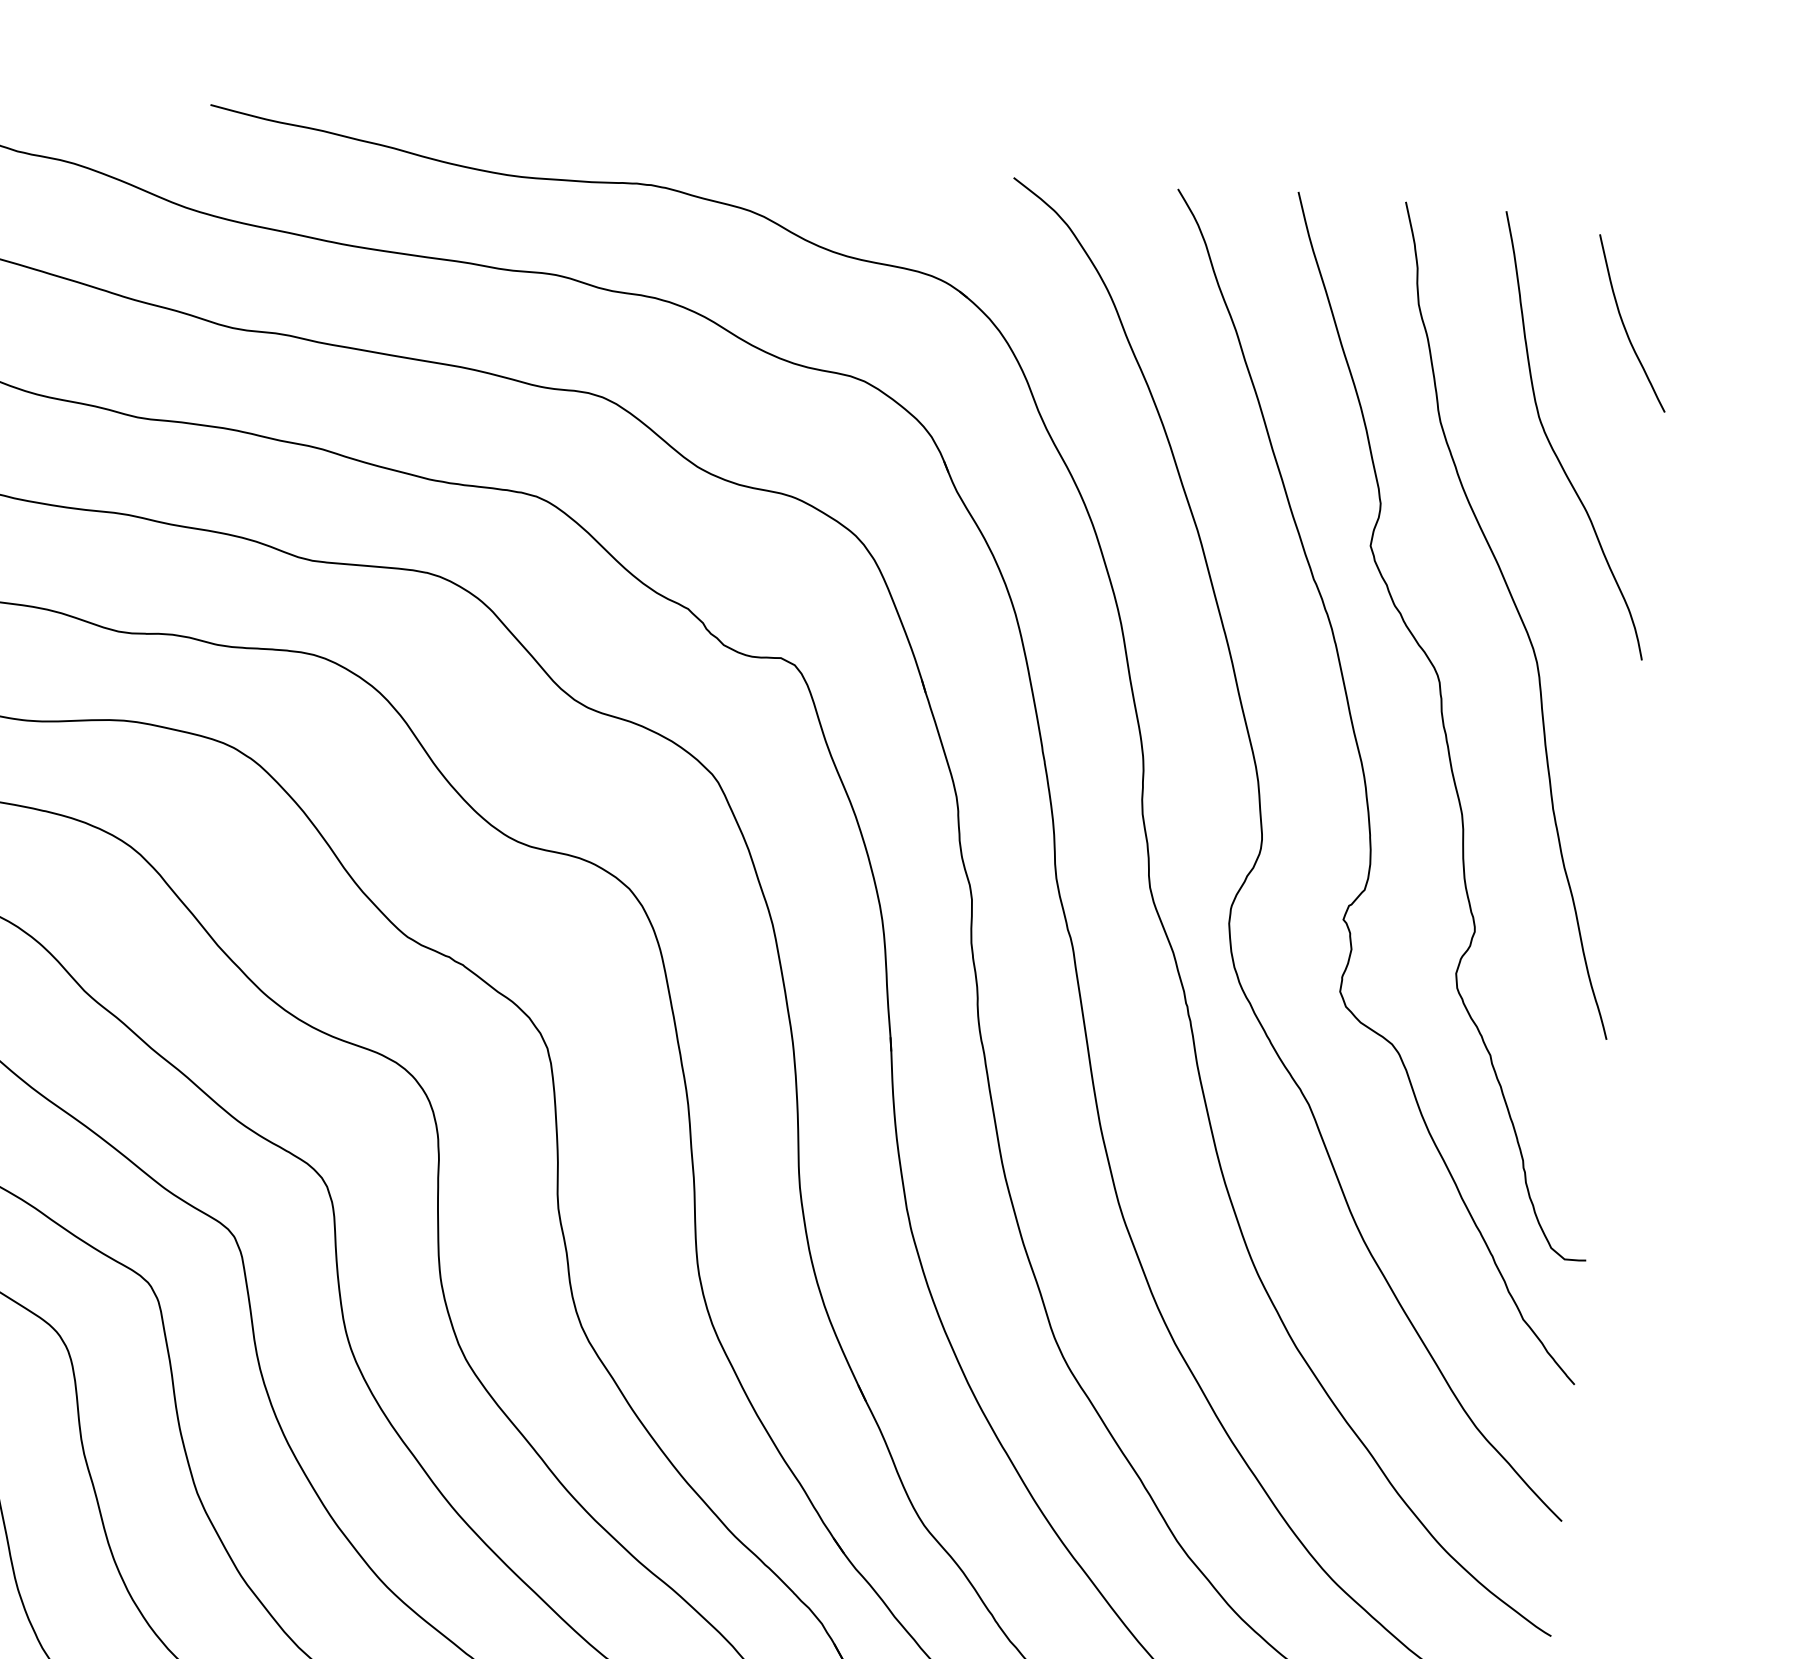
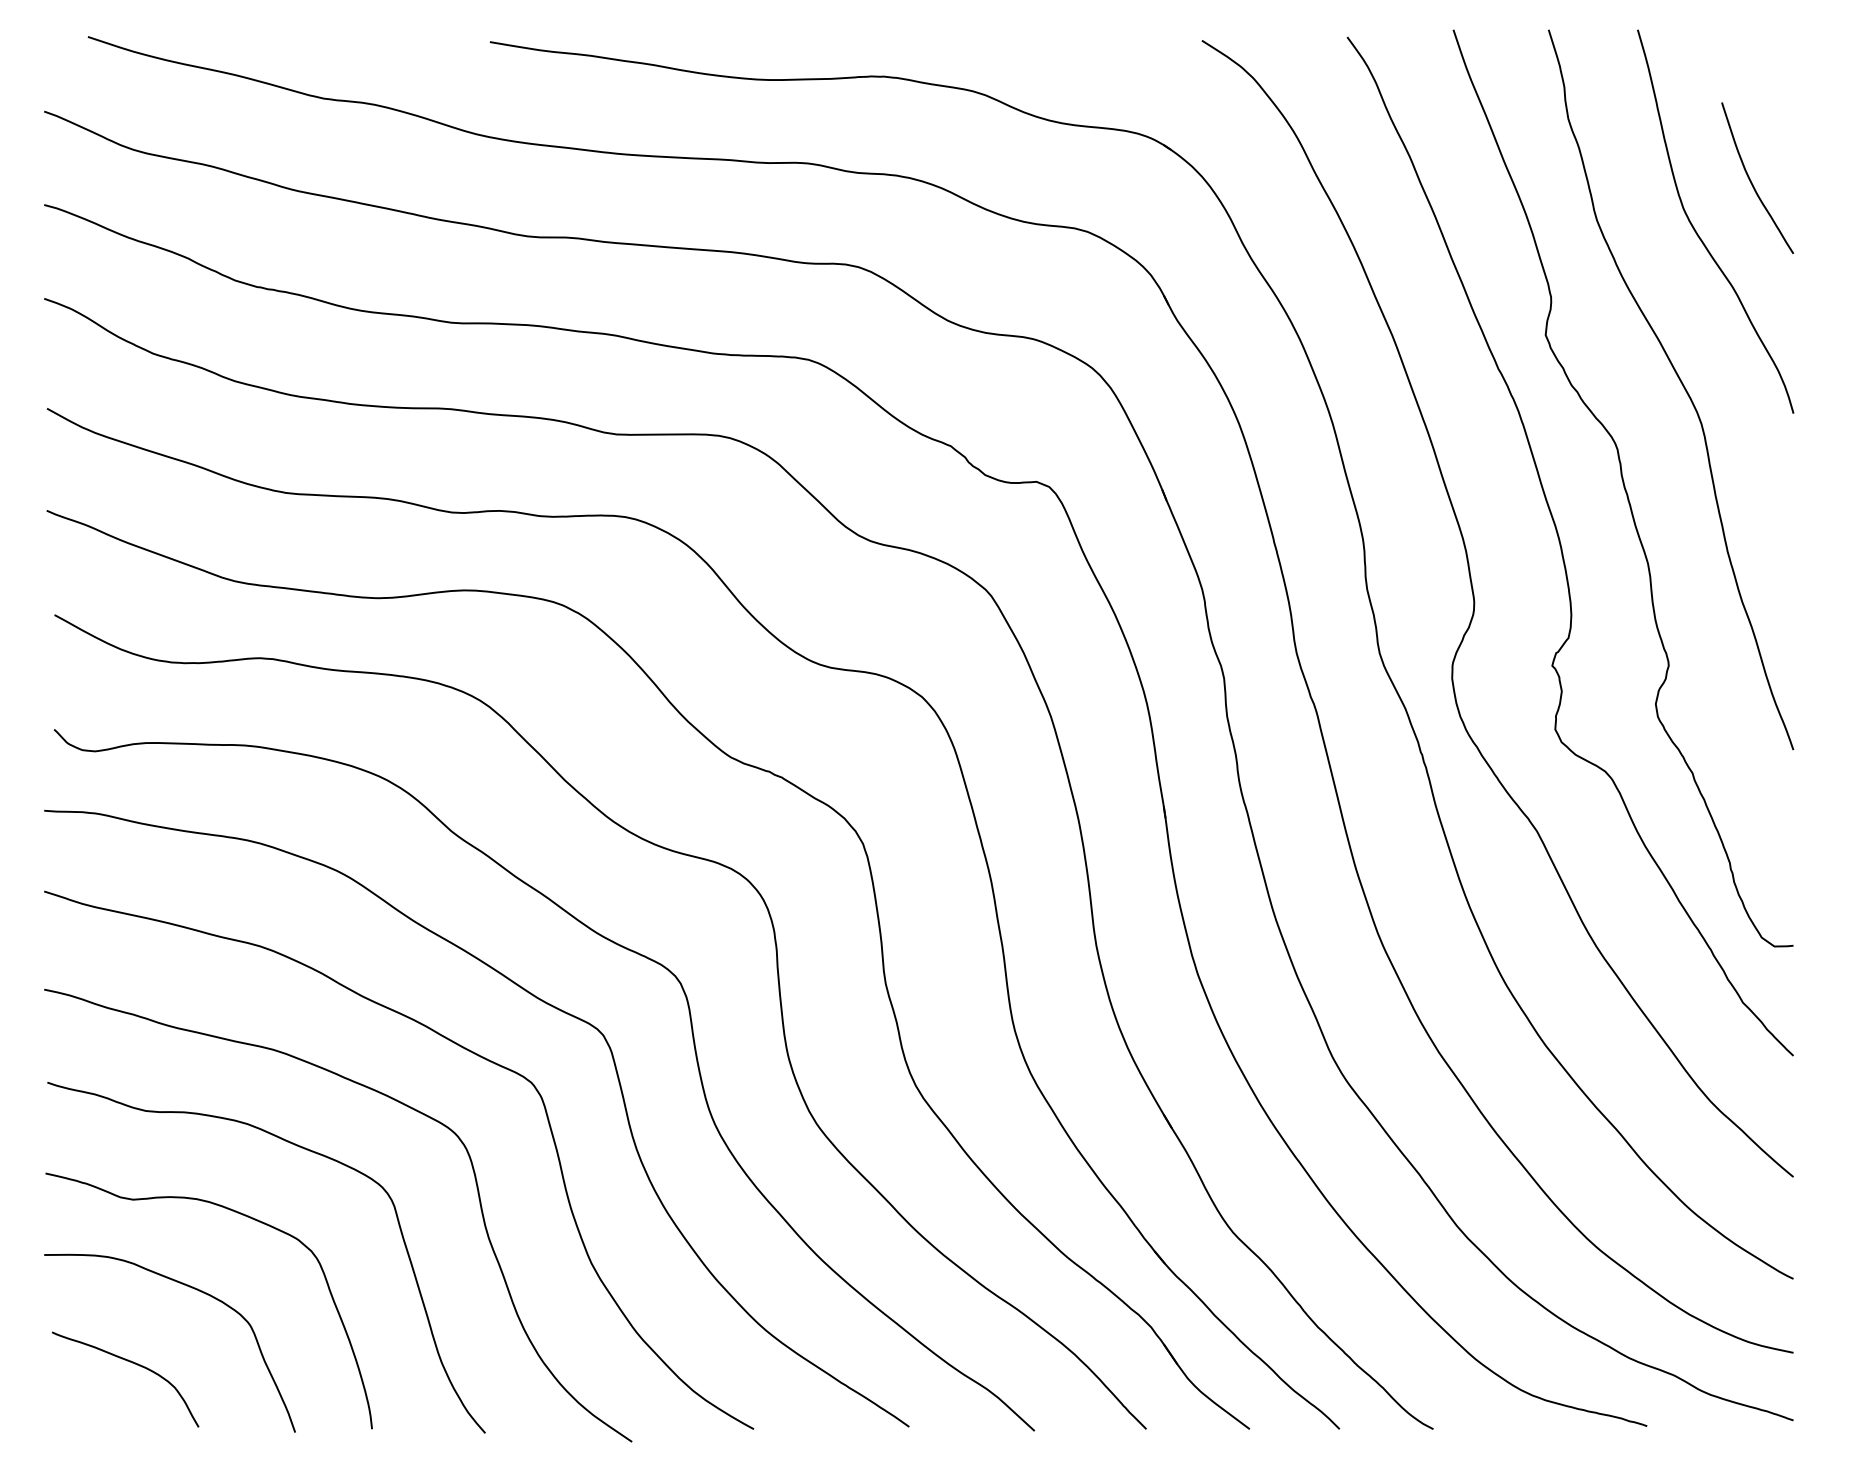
curve: (1625, 325) -> (1751, 180), moved

